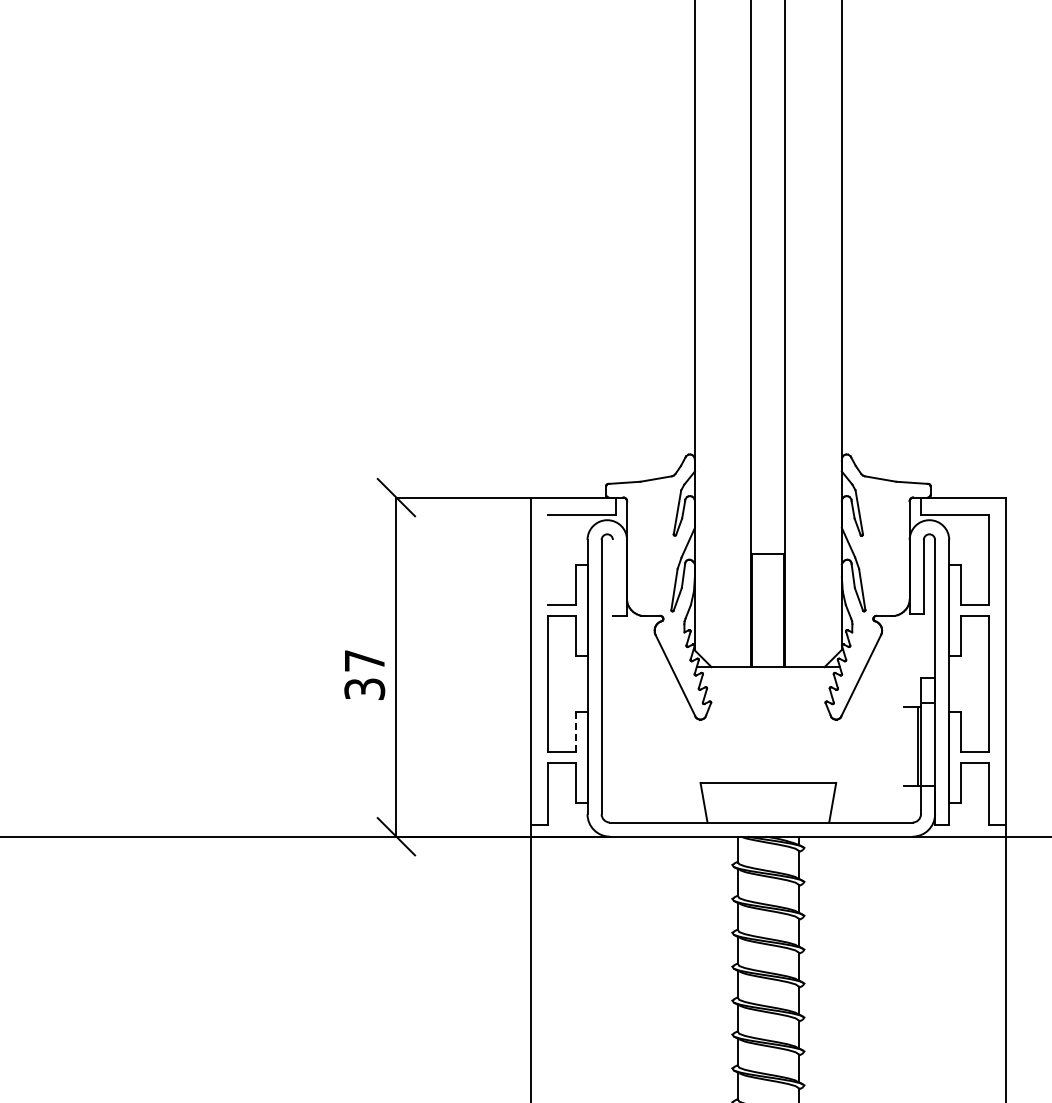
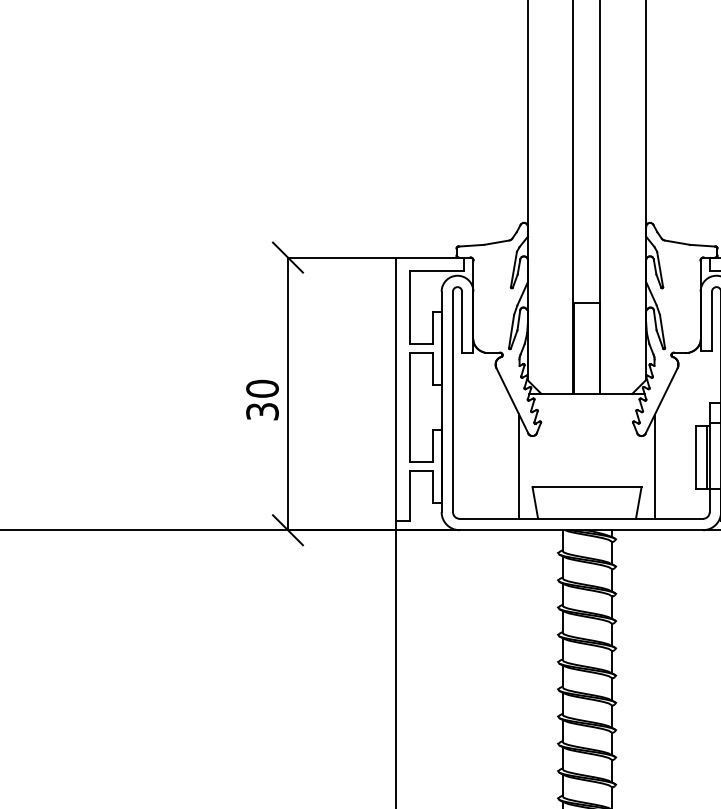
line: (547, 559) -> (409, 307), added
line: (612, 577) -> (461, 321), added
text: (364, 660) -> (262, 388), 37 -> 30
line: (576, 732) -> (432, 446), dashed -> solid
line: (904, 745) -> (696, 456), added
line: (683, 756) -> (518, 465), added
line: (852, 757) -> (654, 466), added

